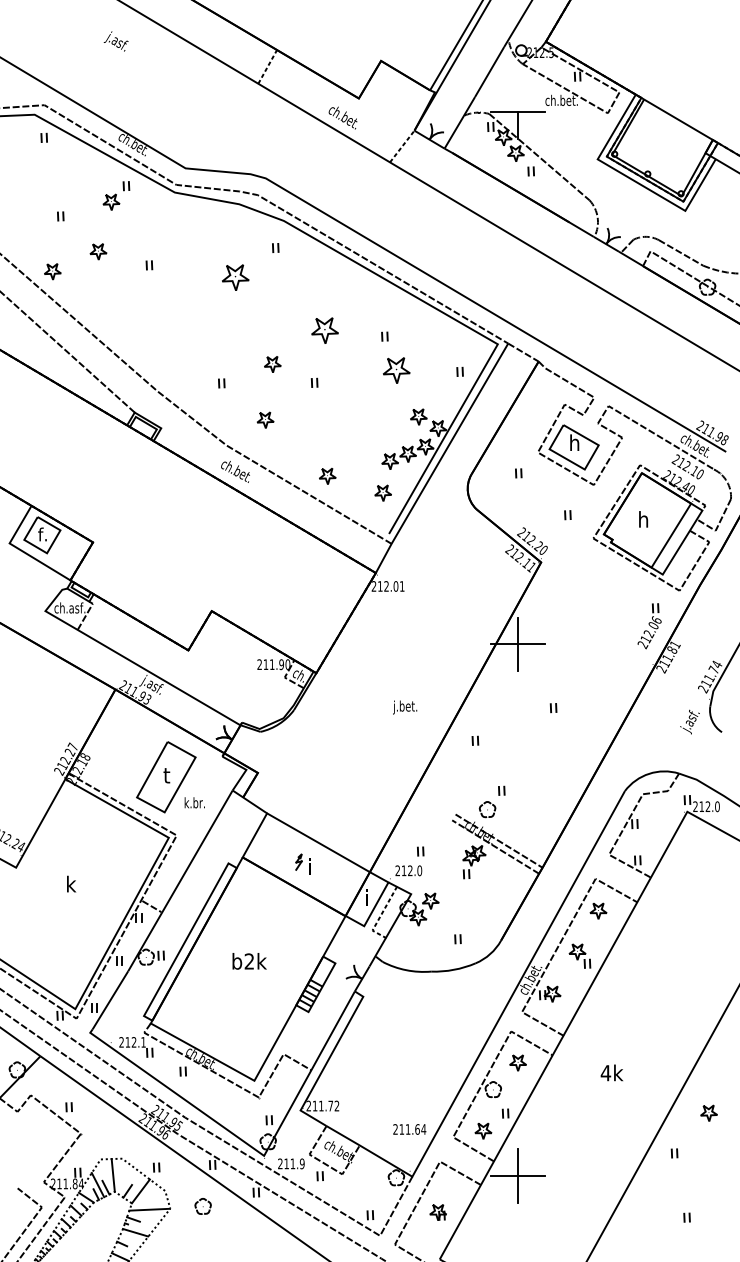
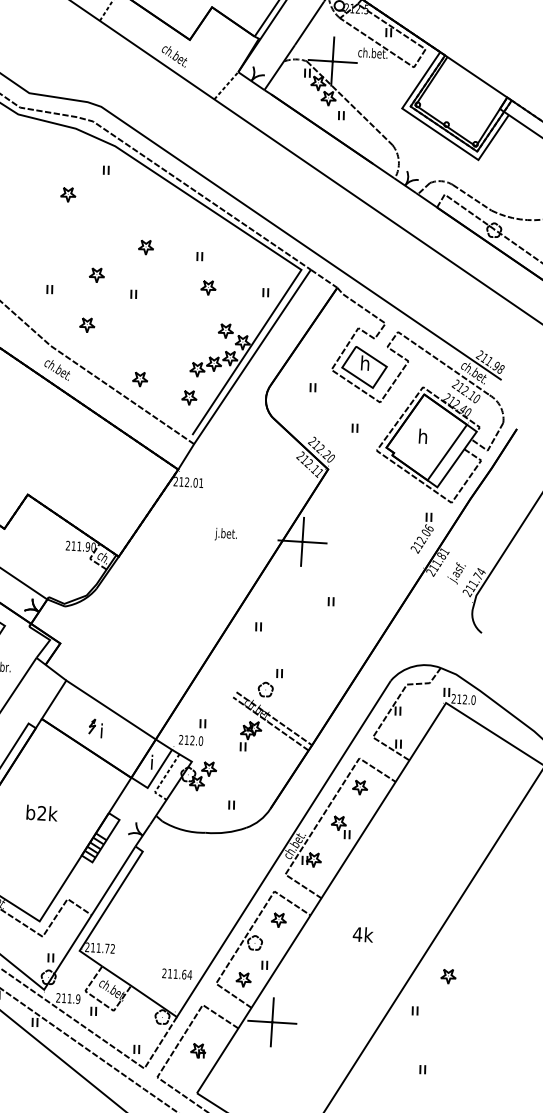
line: (517, 98) -> (333, 48), added
part: (235, 277) -> (68, 194), size x0.62
part: (324, 329) -> (145, 246), size x0.62
part: (396, 370) -> (208, 287), size x0.62
text: (405, 707) -> (226, 534), moved
text: (689, 721) -> (456, 572), moved

